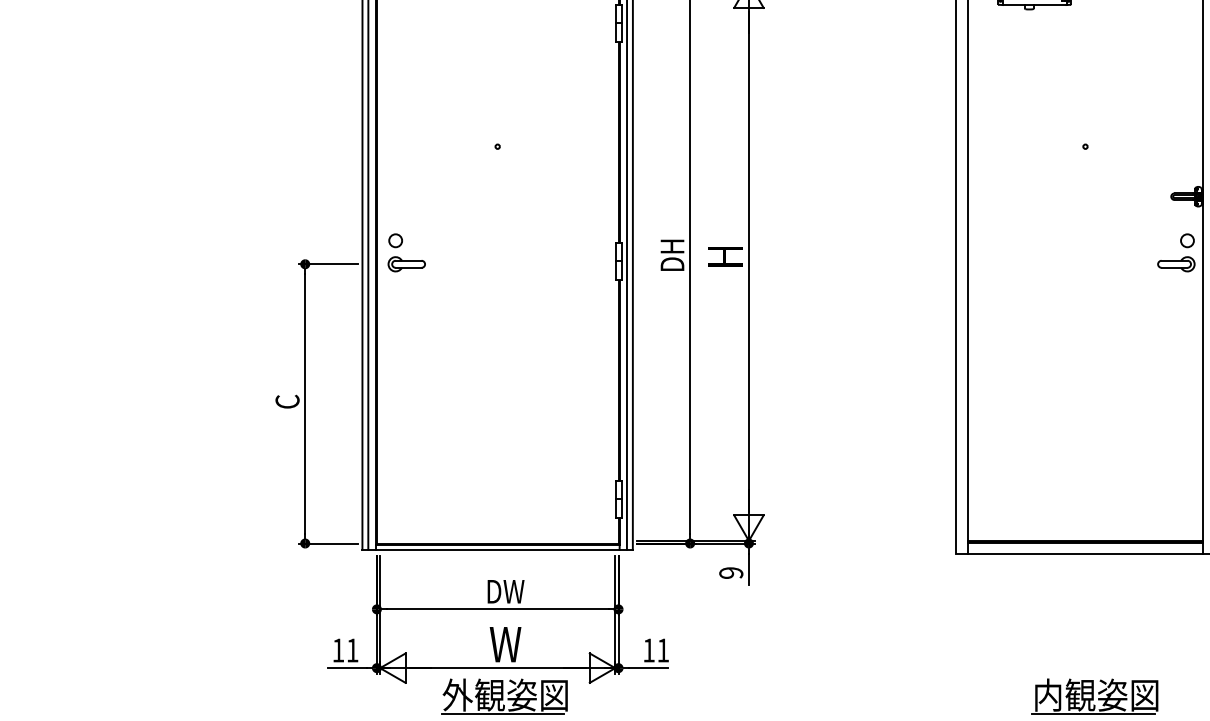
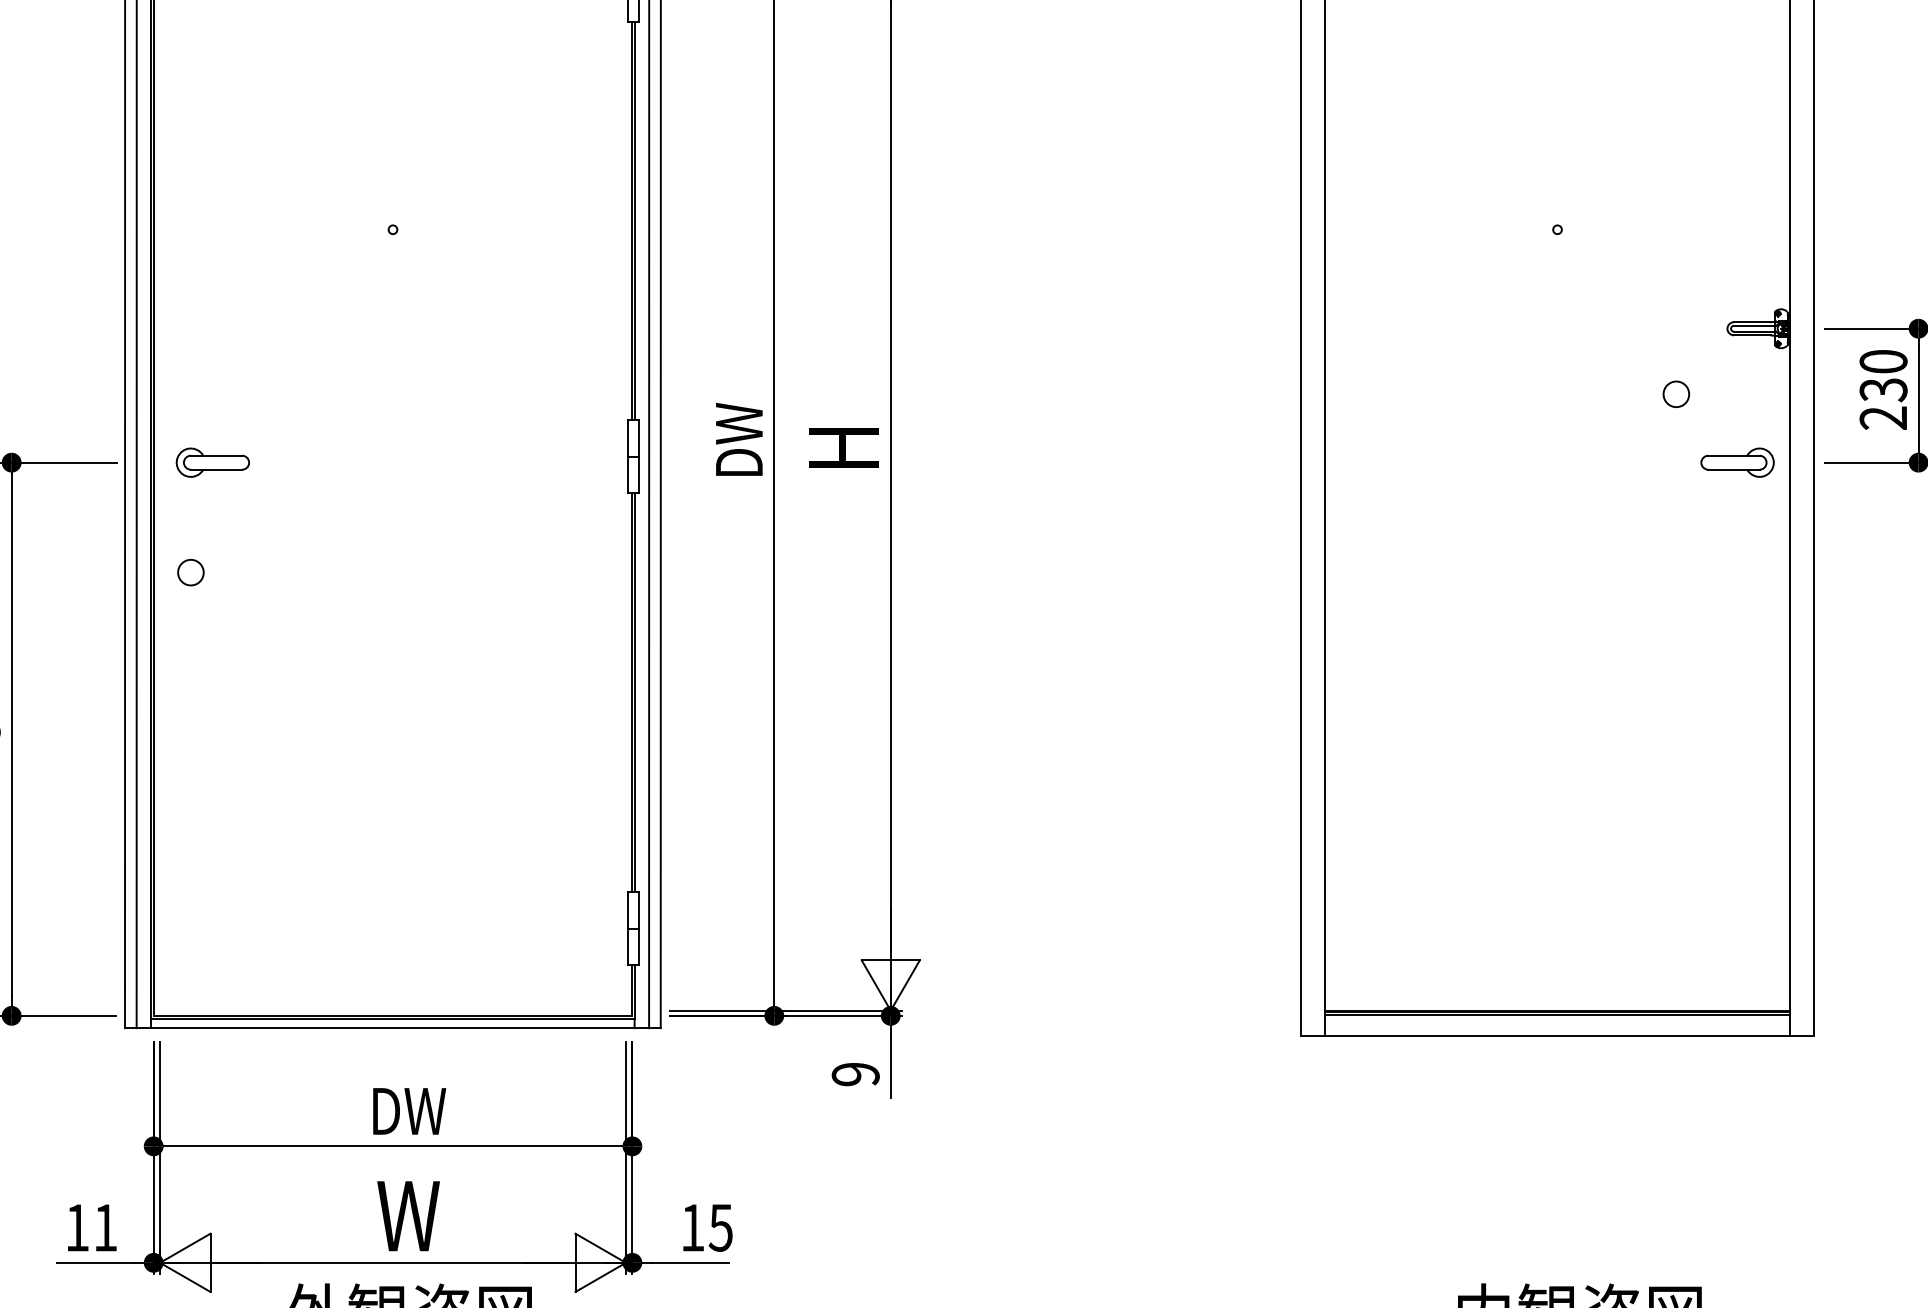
circle: (395, 240) -> (190, 572), moved
circle: (1187, 240) -> (1676, 393), moved
text: (672, 244) -> (739, 423), DH -> DW
text: (663, 650) -> (721, 1227), 11 -> 15

